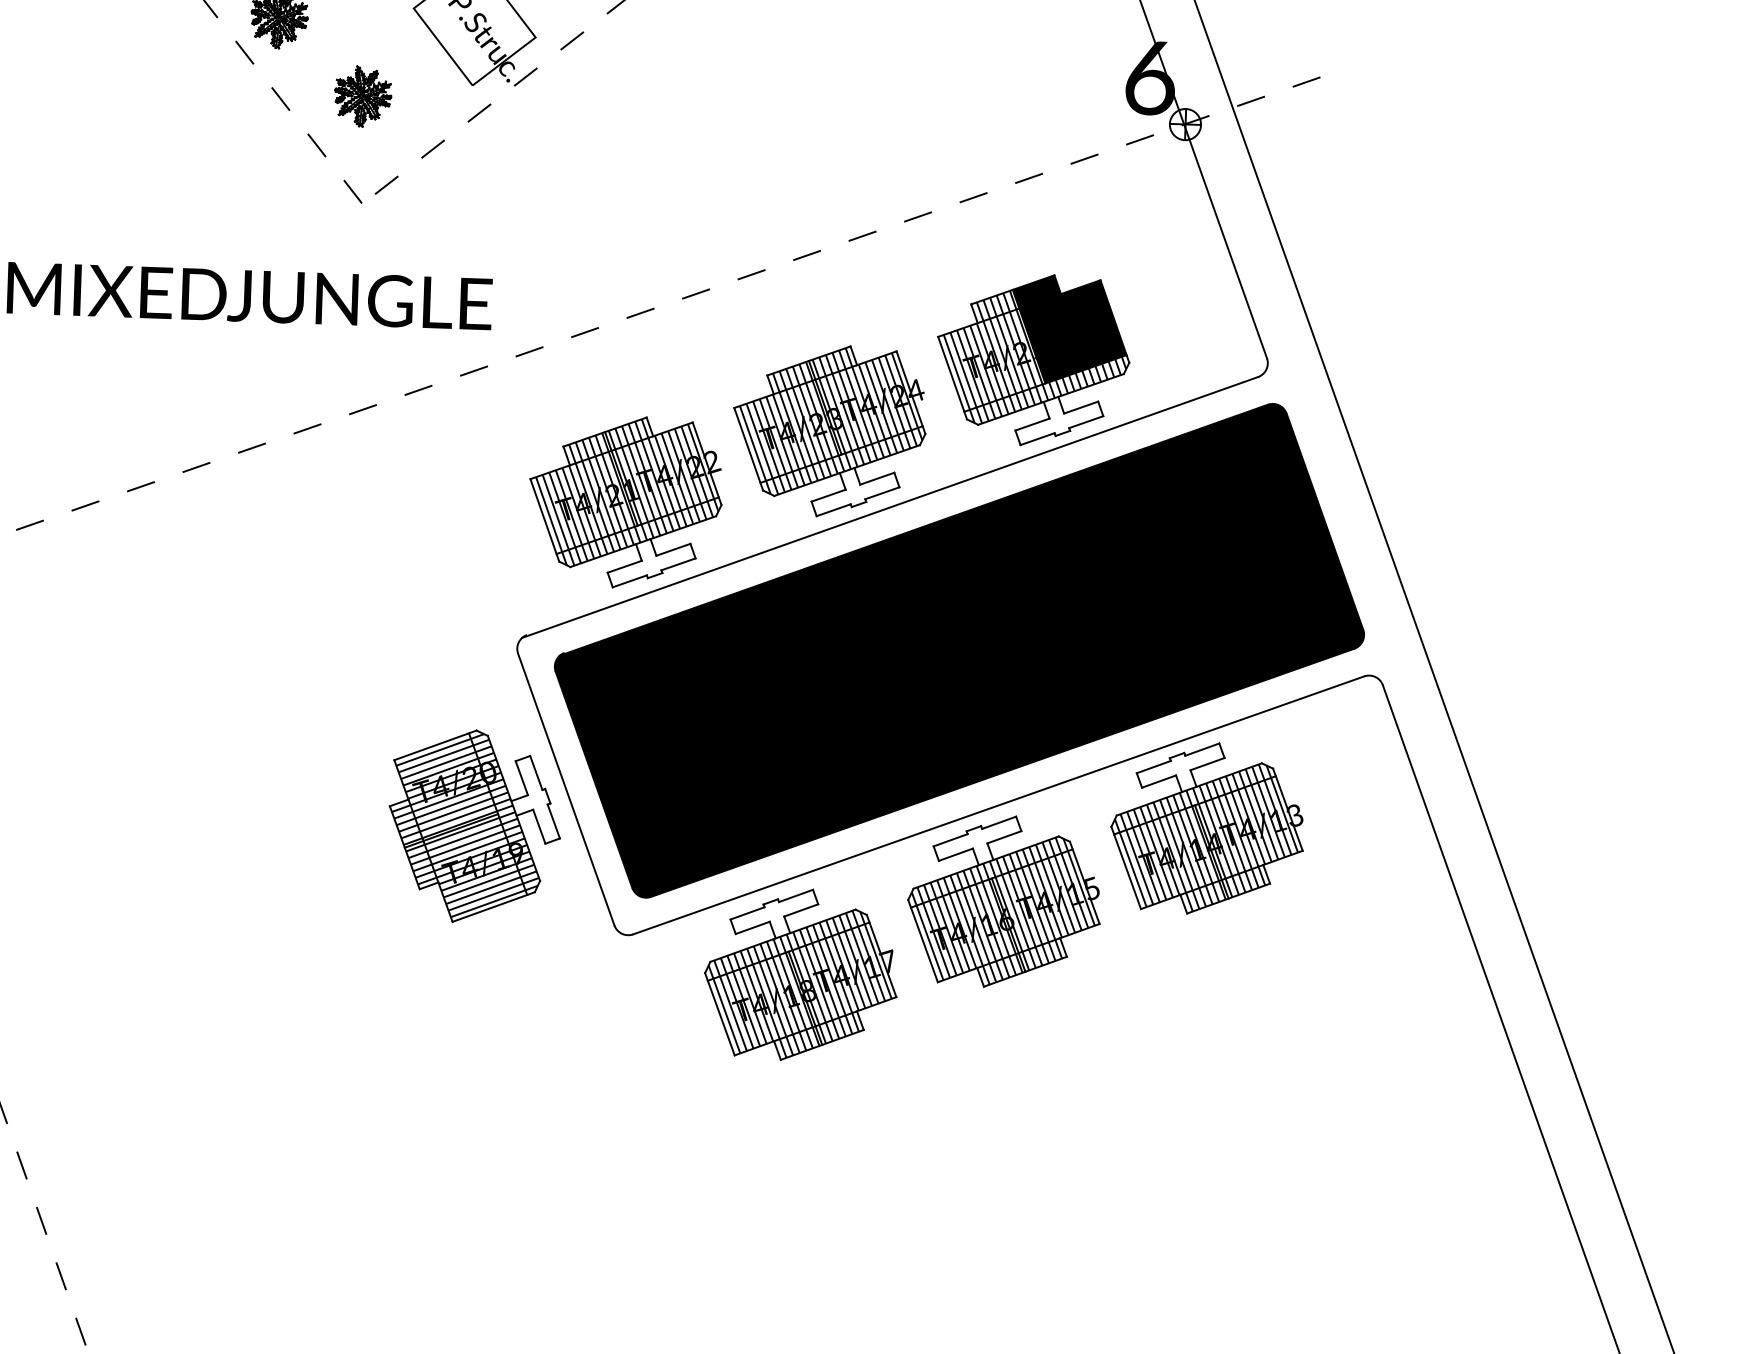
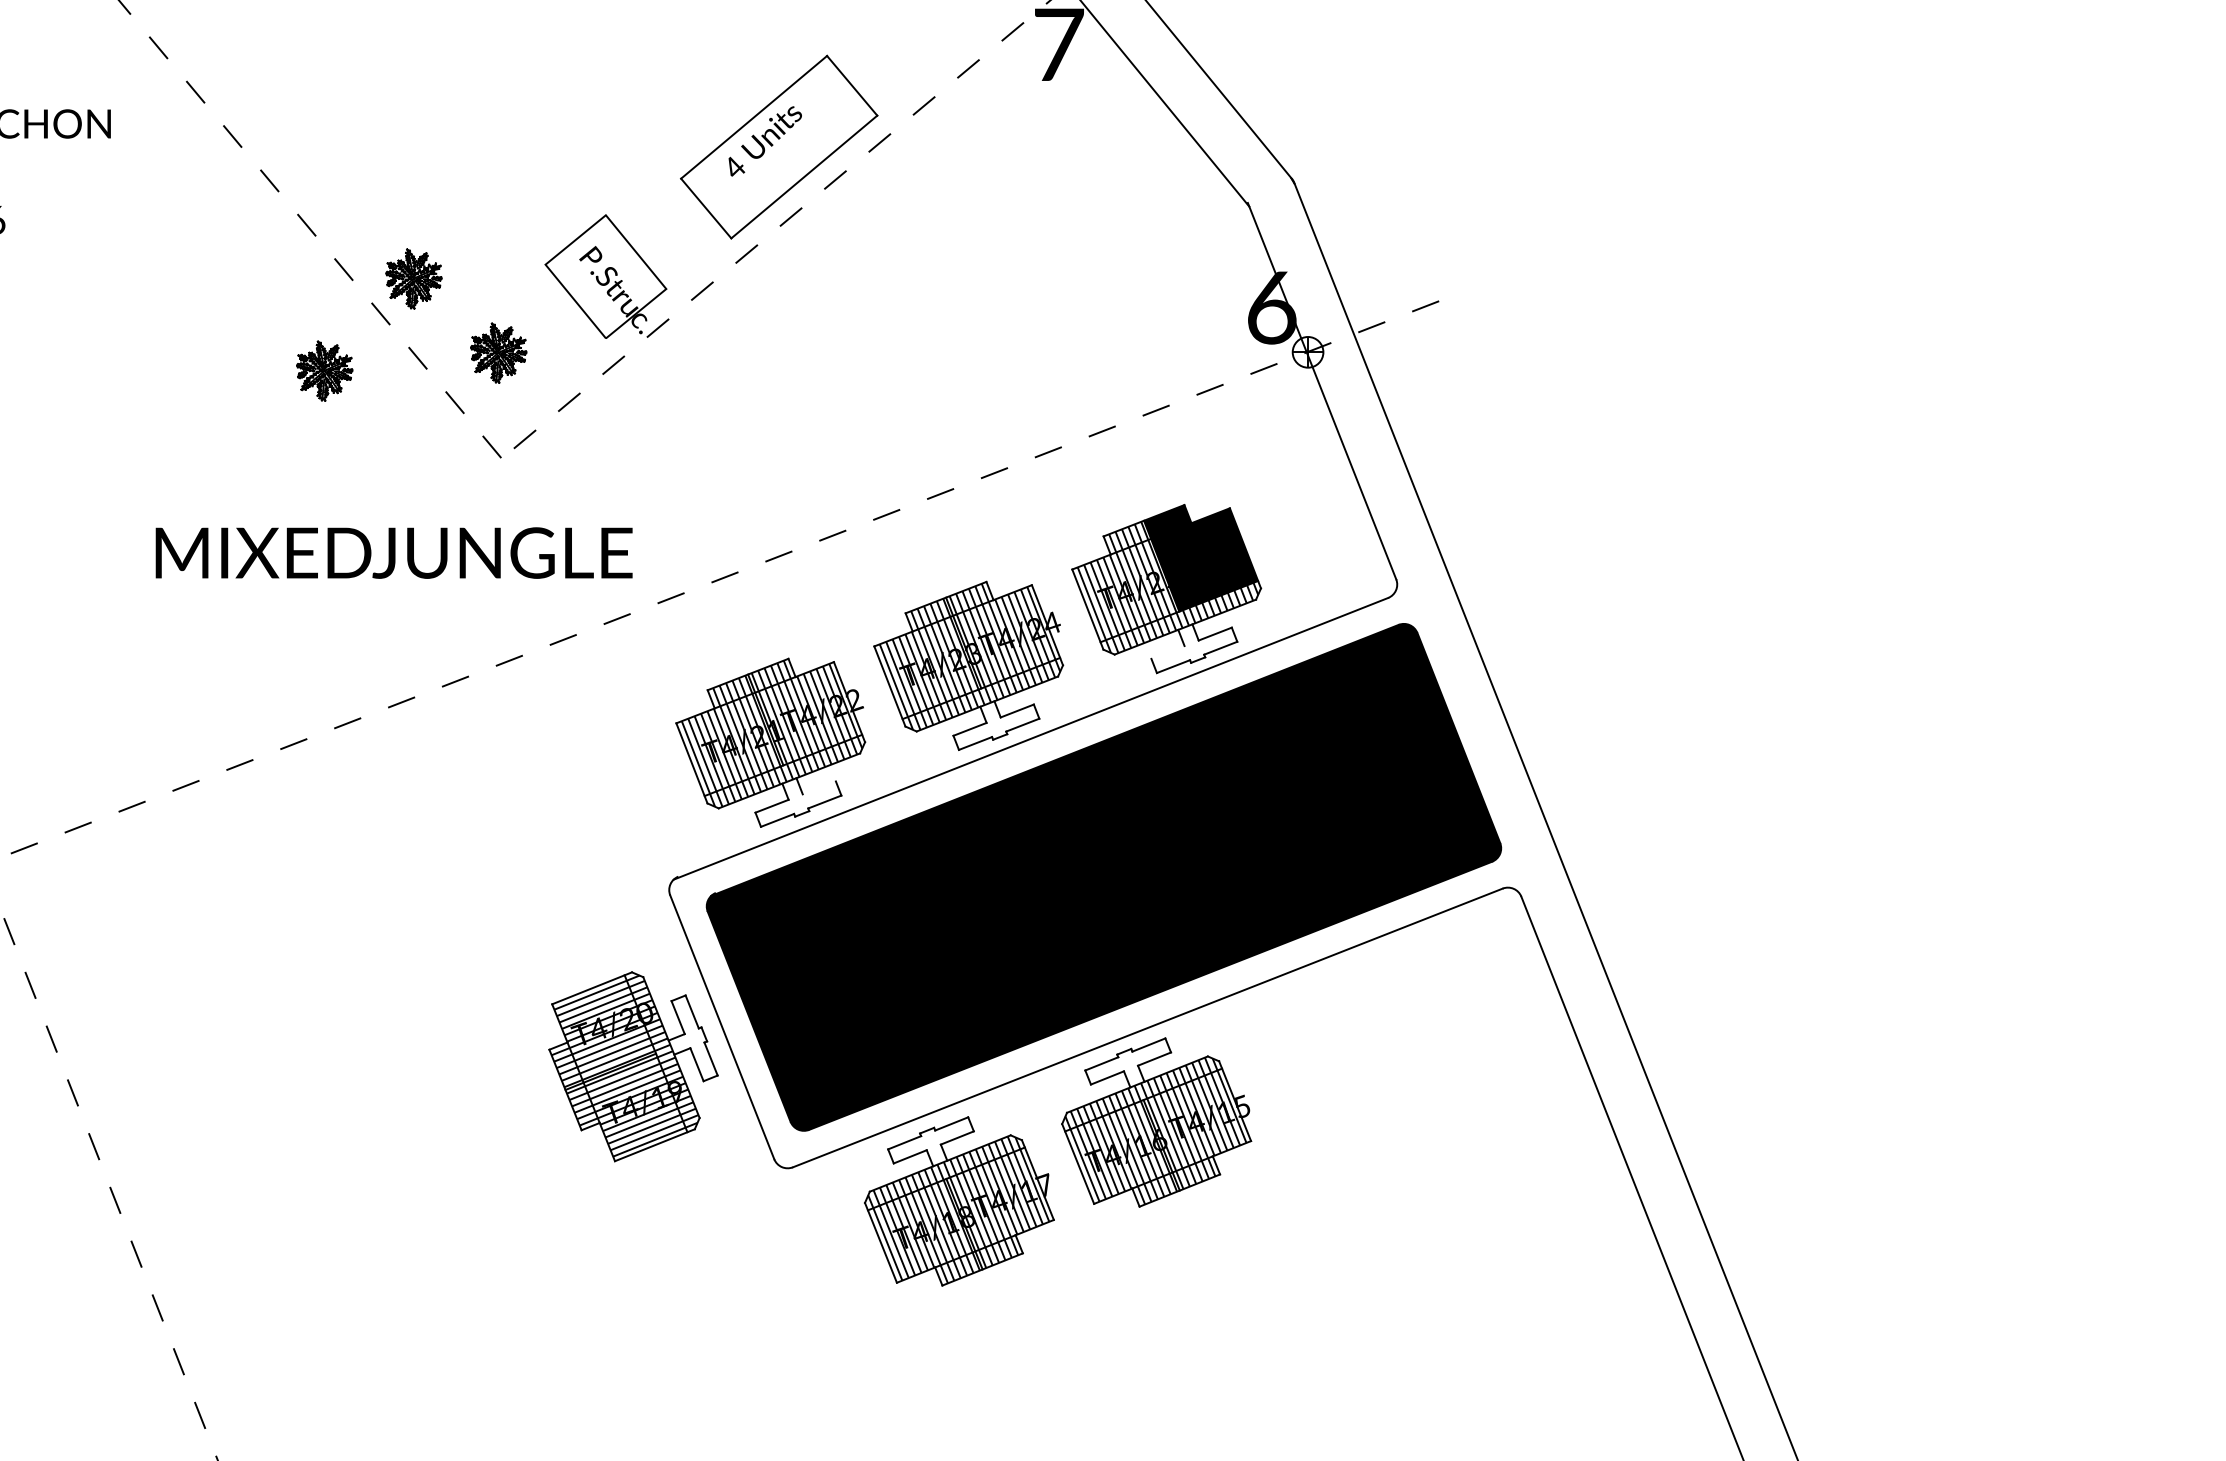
part: (185, 108) -> (324, 370), added
line: (1031, 424) -> (1167, 652), removed
line: (672, 549) -> (818, 787), removed
part: (1207, 828) -> (1353, 1043), removed

